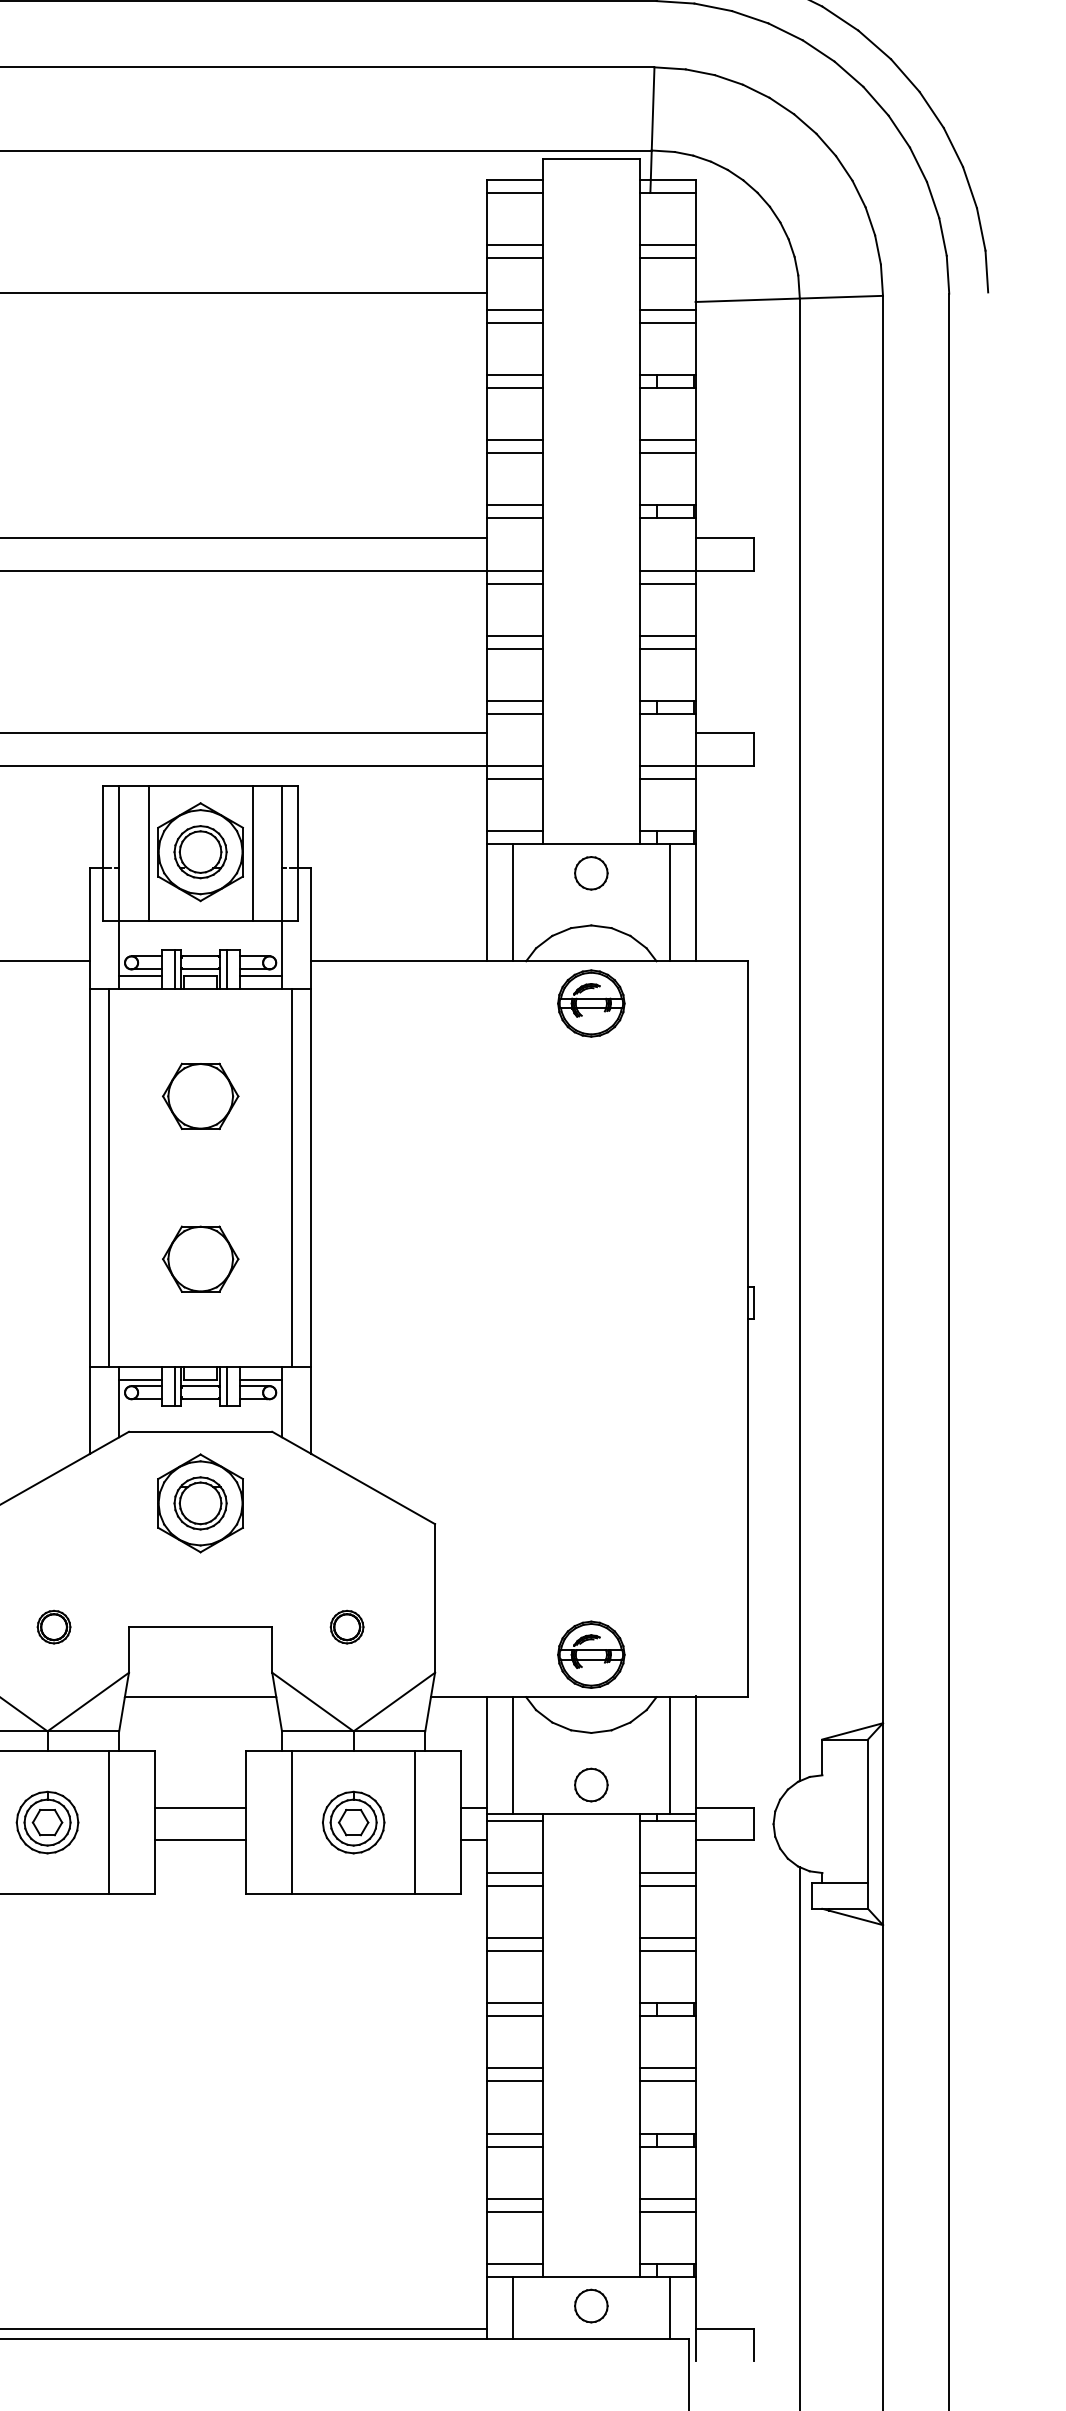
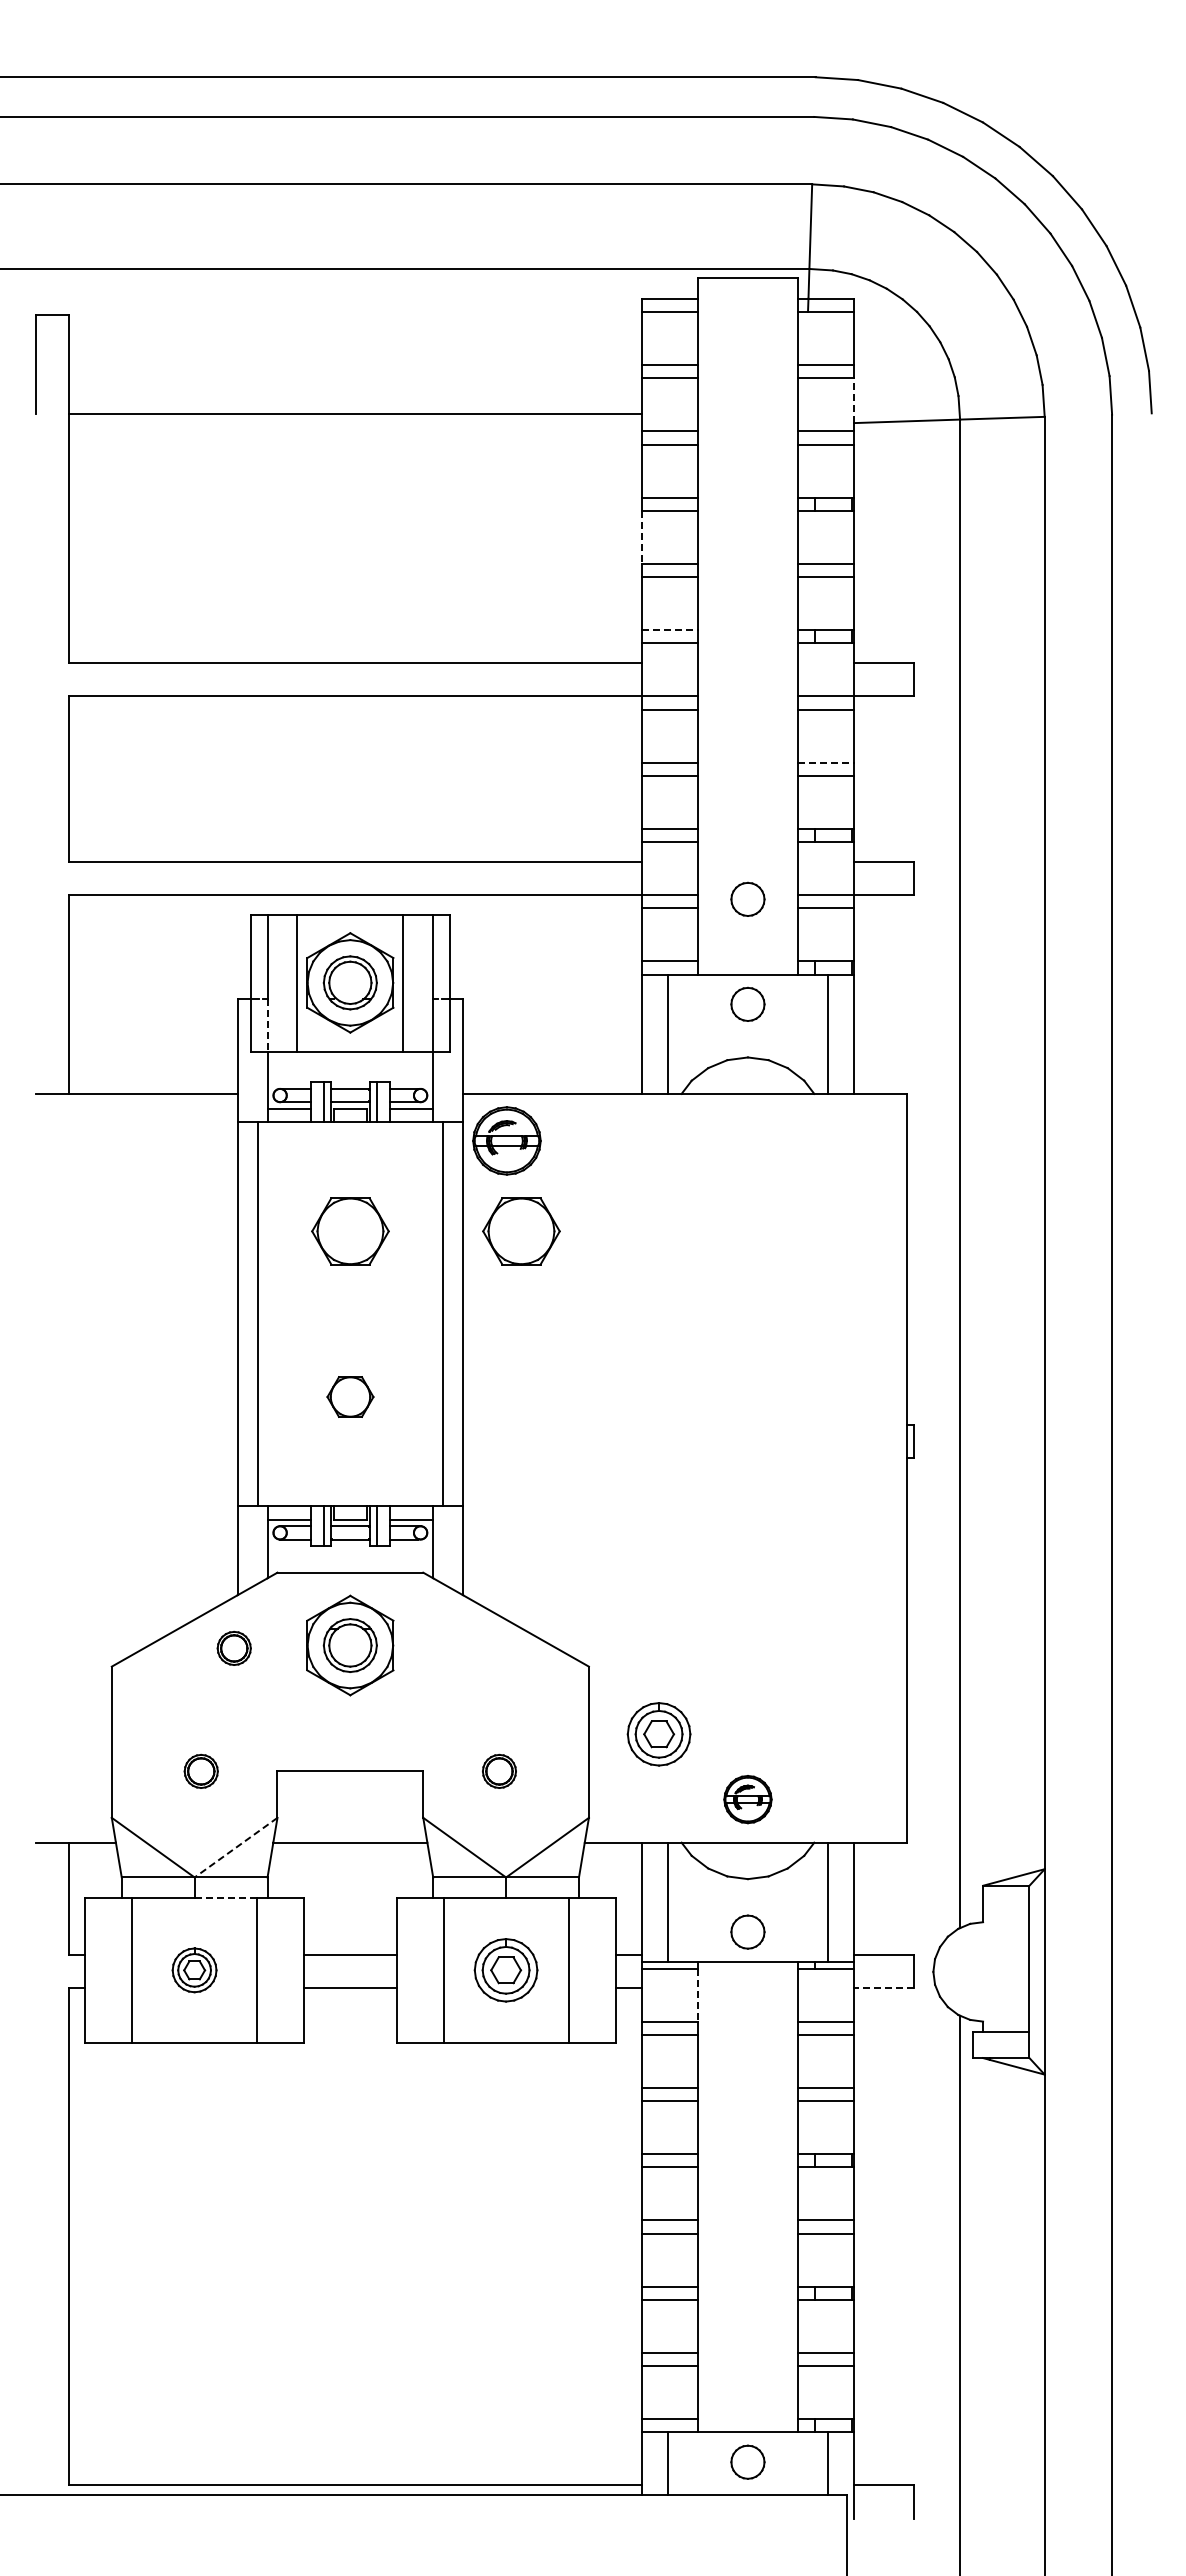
line: (696, 279) -> (854, 400), solid -> dashed
line: (486, 414) -> (641, 537), solid -> dashed
line: (515, 505) -> (670, 630), solid -> dashed
line: (668, 635) -> (826, 762), solid -> dashed
part: (590, 769) -> (747, 898), added
line: (119, 894) -> (267, 1025), solid -> dashed
part: (590, 1003) -> (506, 1140), moved
part: (368, 1096) -> (521, 1231), added
part: (200, 1258) -> (350, 1396), size x0.6
part: (85, 1505) -> (233, 1647), added
part: (503, 1590) -> (658, 1734), added
part: (590, 1654) -> (747, 1799), size x0.7
line: (87, 1701) -> (235, 1847), solid -> dashed
line: (77, 1751) -> (225, 1897), solid -> dashed
part: (47, 1822) -> (194, 1970), size x0.7
line: (724, 1840) -> (883, 1988), solid -> dashed
line: (542, 1847) -> (698, 1995), solid -> dashed

